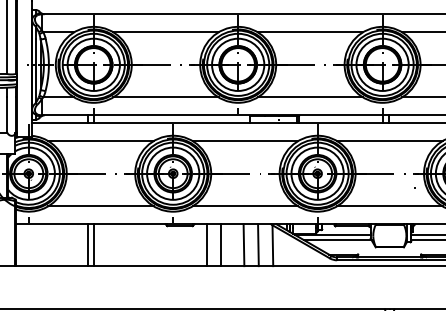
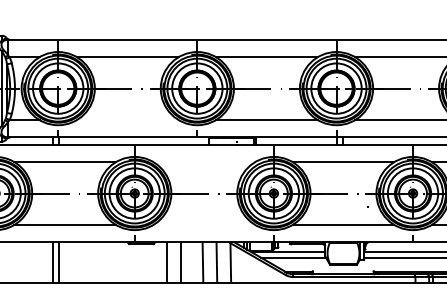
line: (165, 97) -> (127, 120), removed
line: (245, 141) -> (204, 162), removed
line: (245, 205) -> (204, 224), removed

